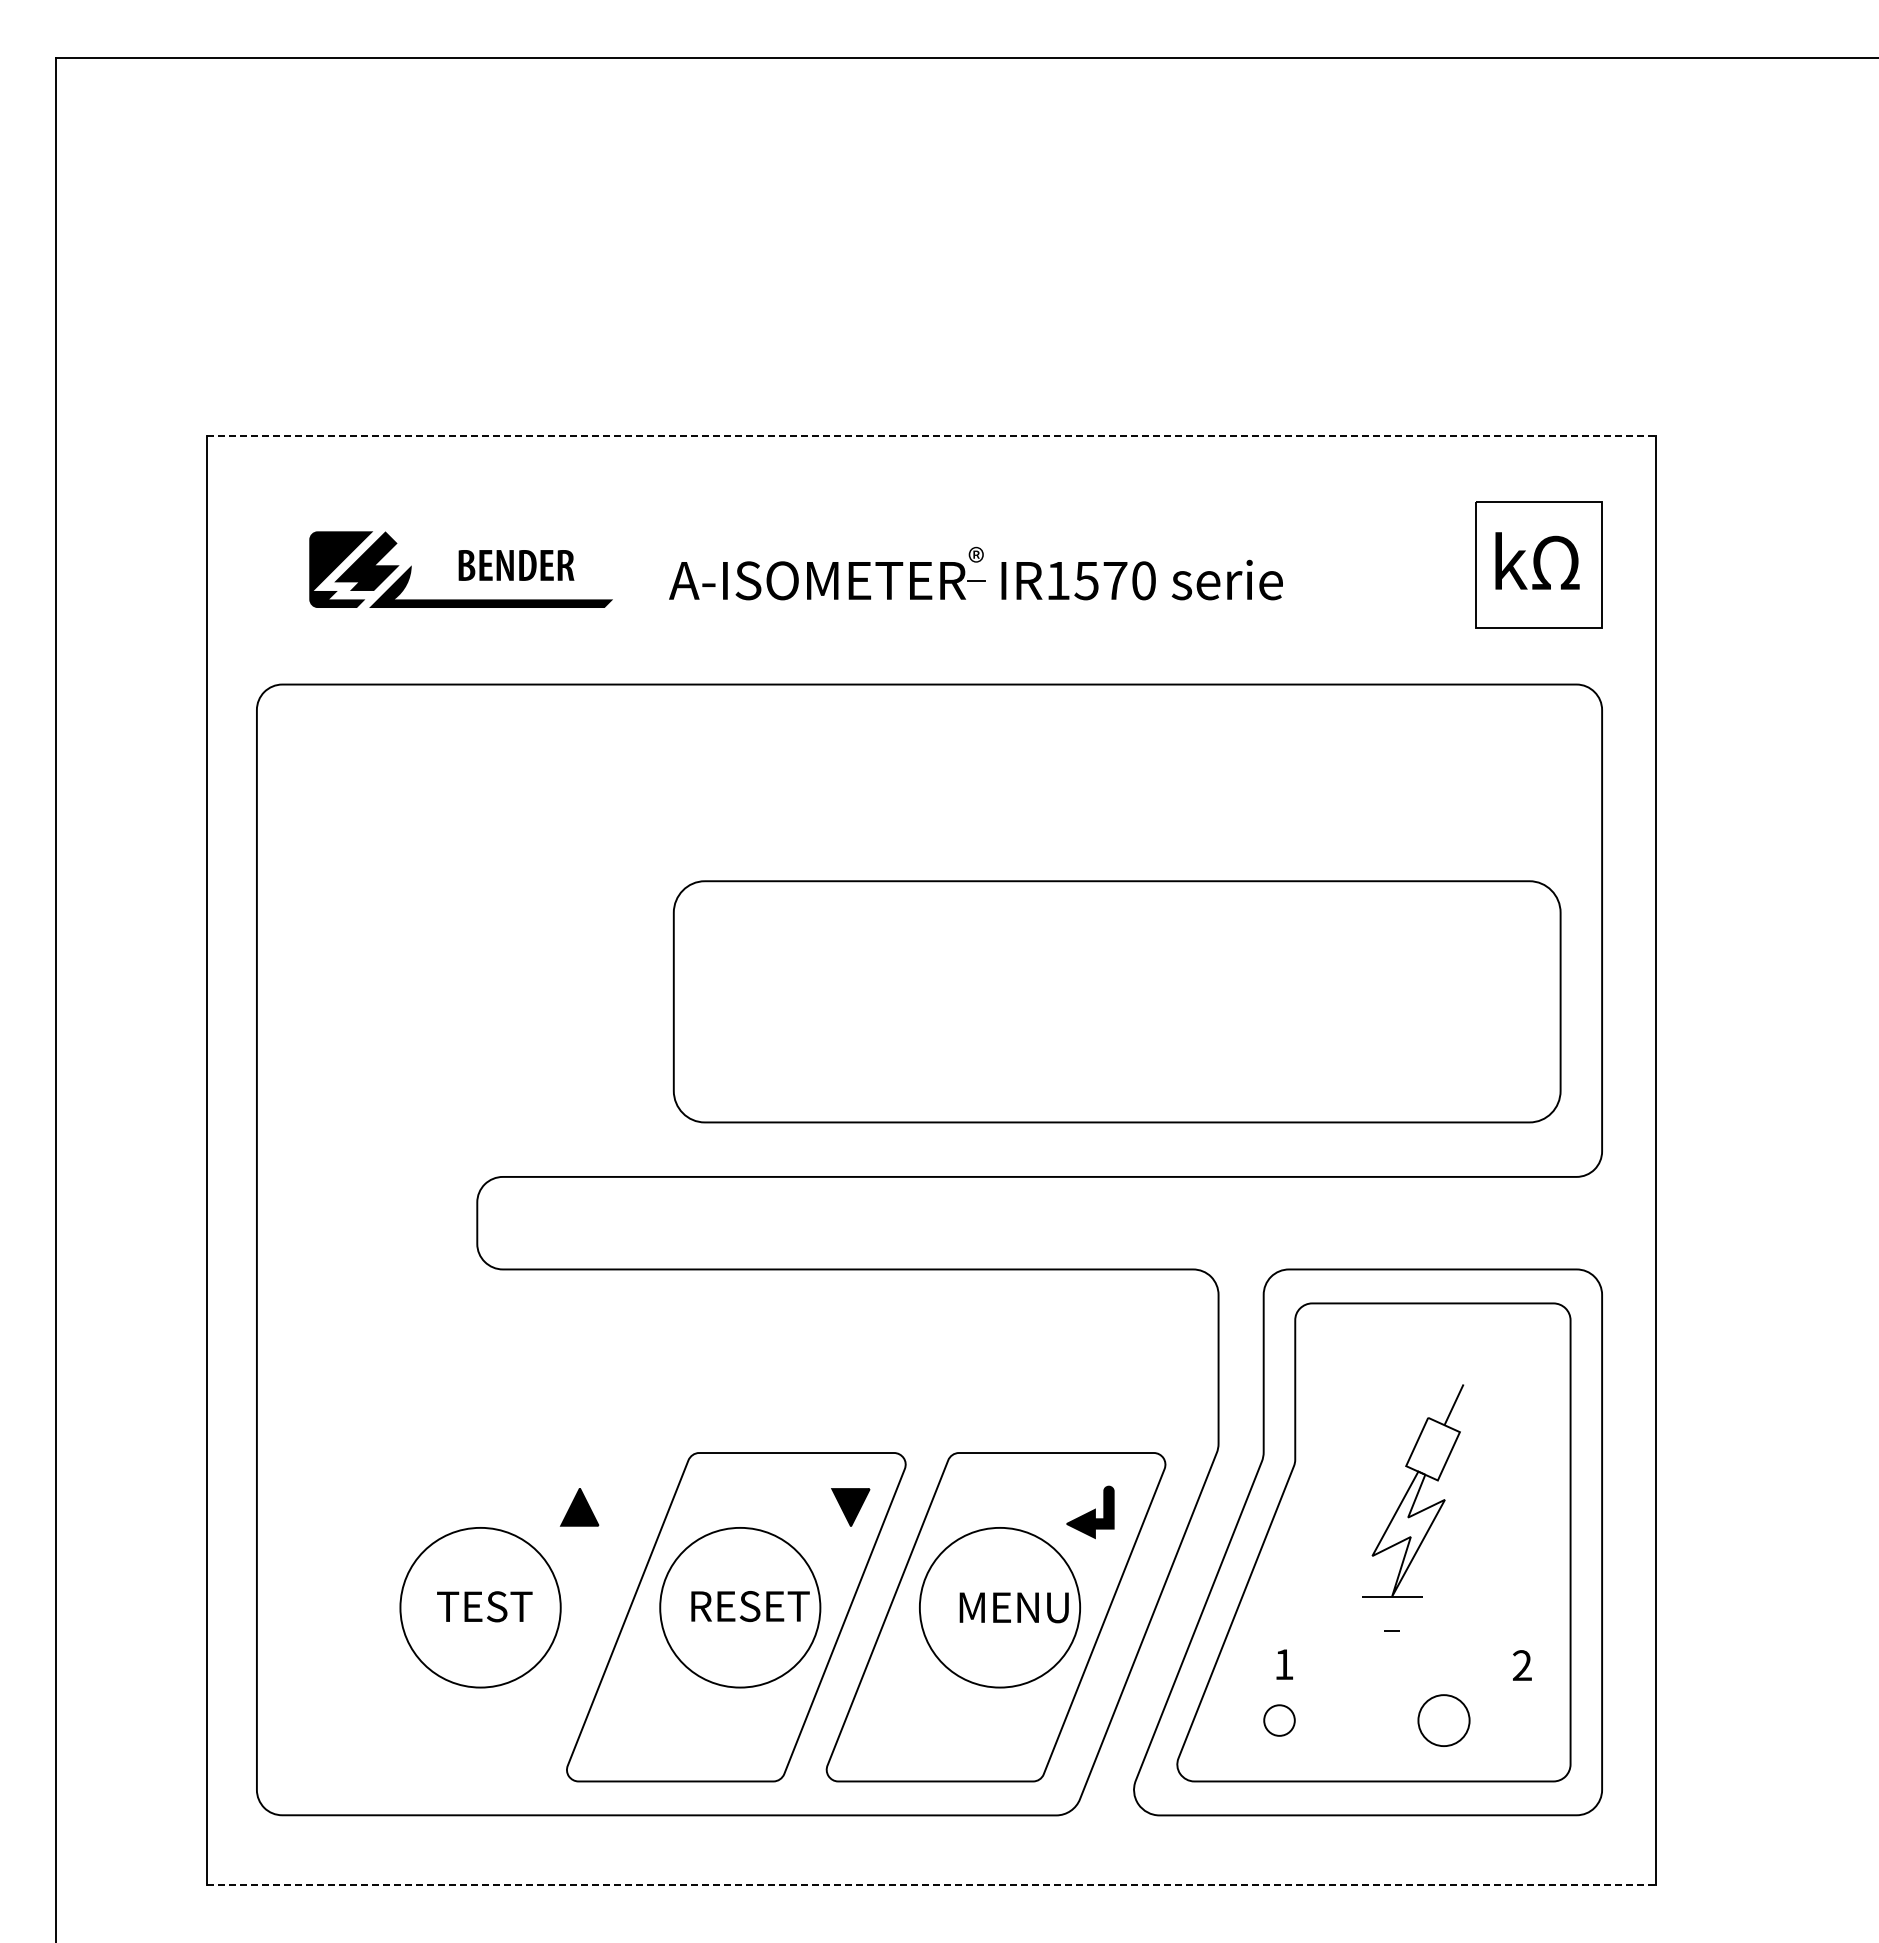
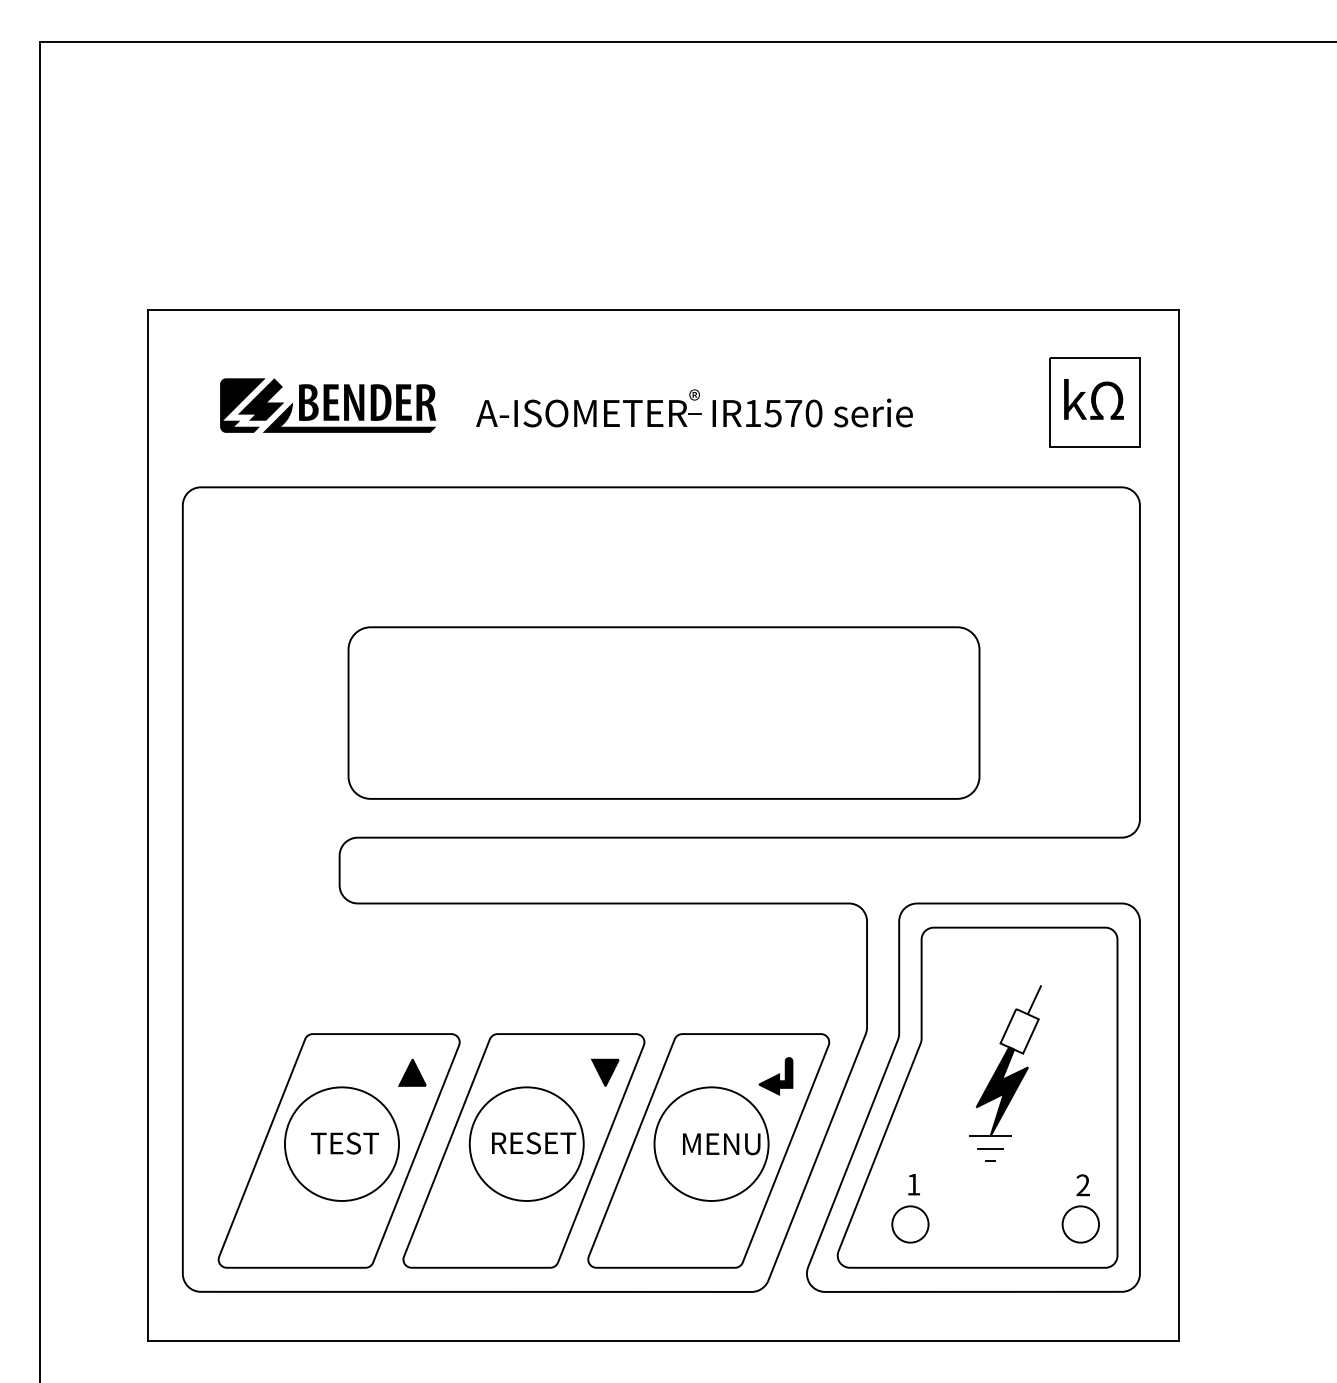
line: (931, 435) -> (662, 310), dashed -> solid
part: (516, 565) -> (367, 402), size x1.67
part: (1116, 1001) -> (663, 712), moved
fill: (1408, 1533) -> (1002, 1091), added
line: (1392, 1614) -> (990, 1148), added
part: (476, 1617) -> (339, 1151), added
part: (1279, 1720) -> (910, 1224), size x1.67
part: (1443, 1720) -> (1080, 1224), moved
line: (931, 1884) -> (662, 1341), dashed -> solid

